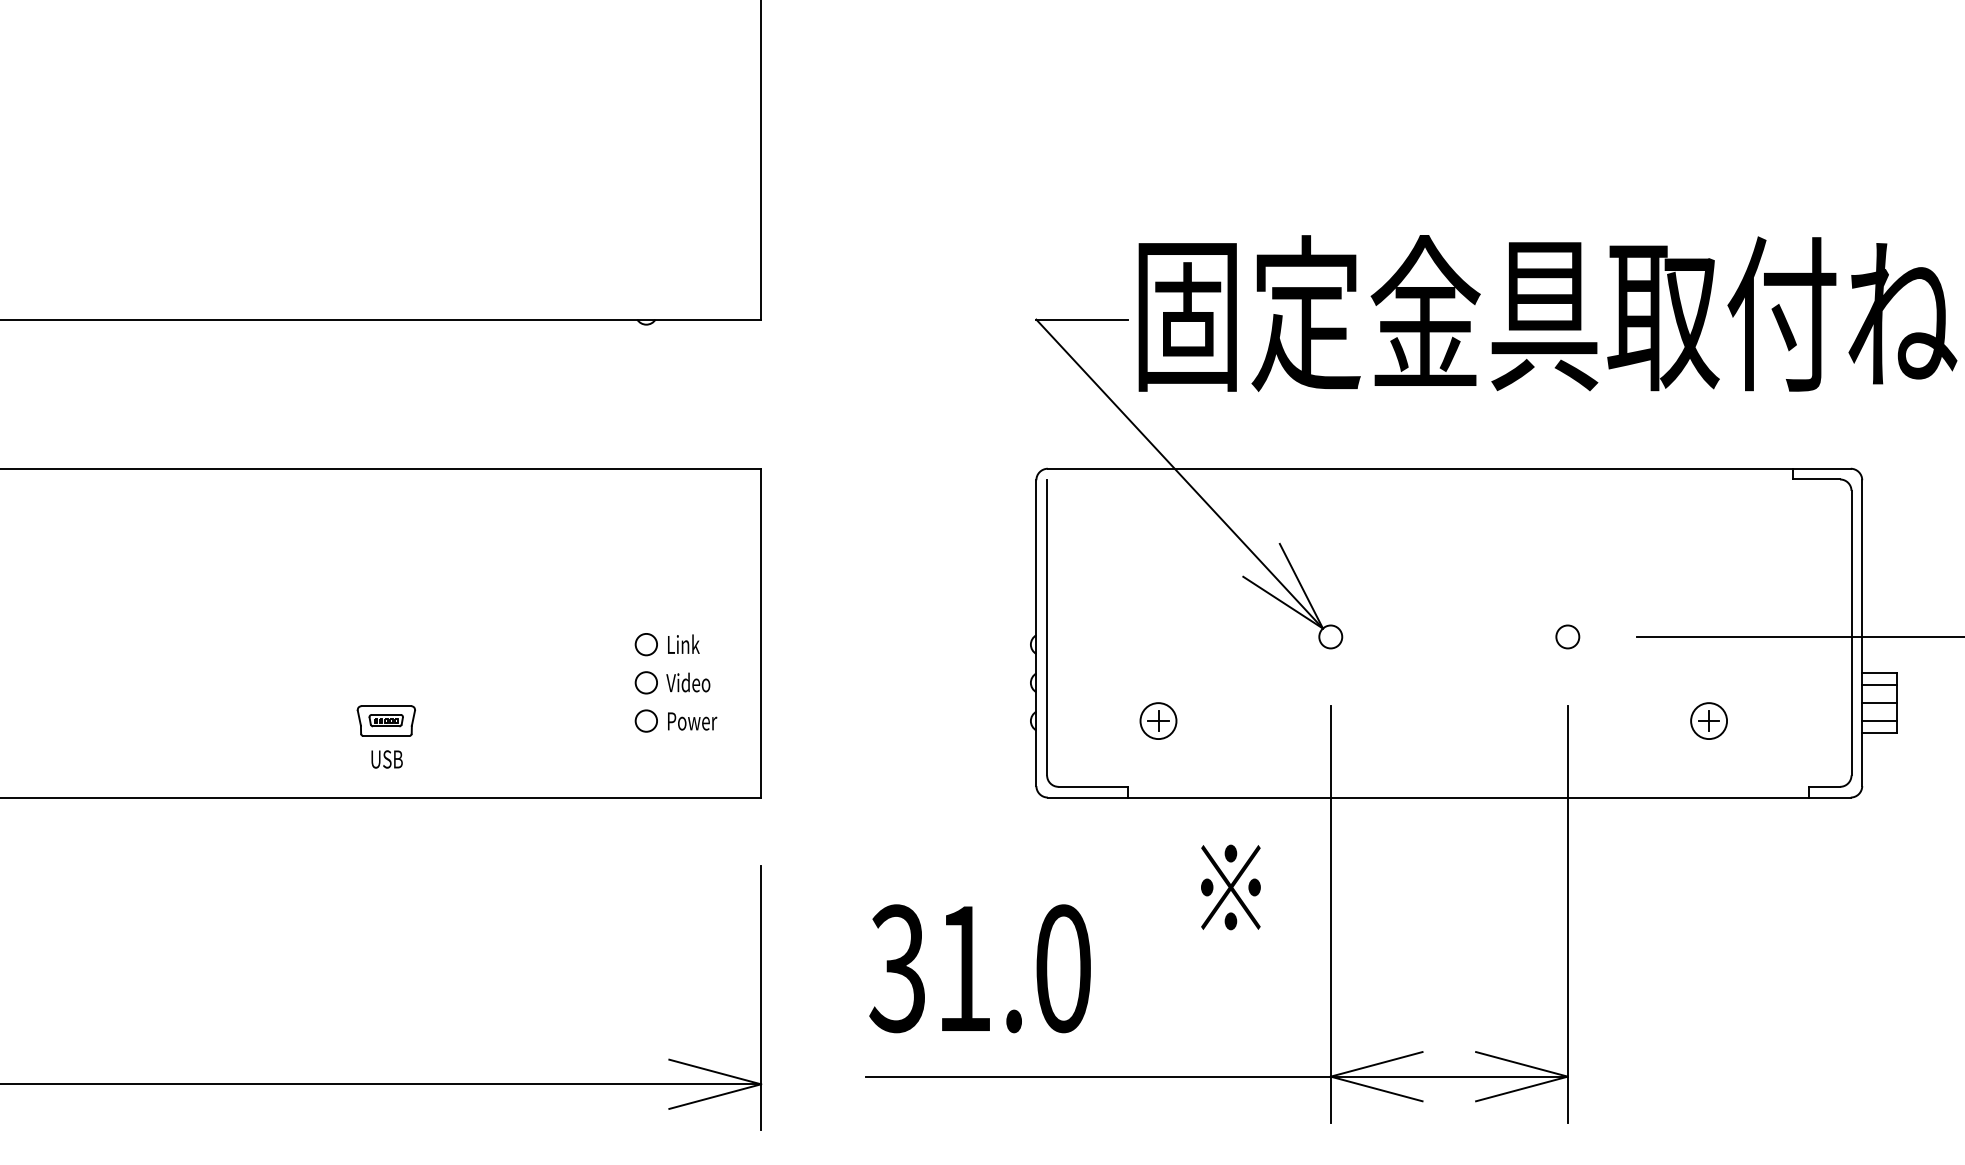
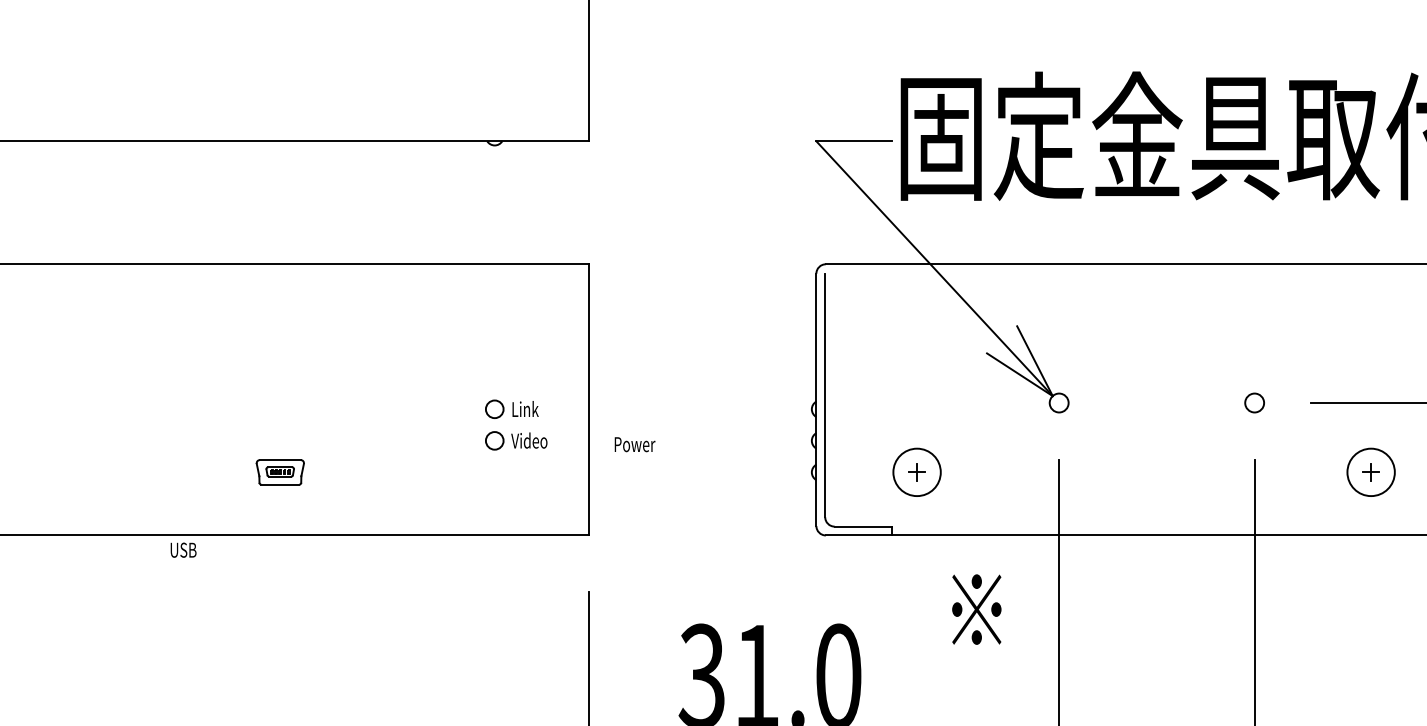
circle: (645, 720) -> (494, 471), removed
text: (692, 721) -> (635, 444), moved
circle: (1158, 721) -> (917, 472), size x1.6
circle: (1709, 721) -> (1371, 472), size x1.6
text: (386, 759) -> (183, 550), moved

